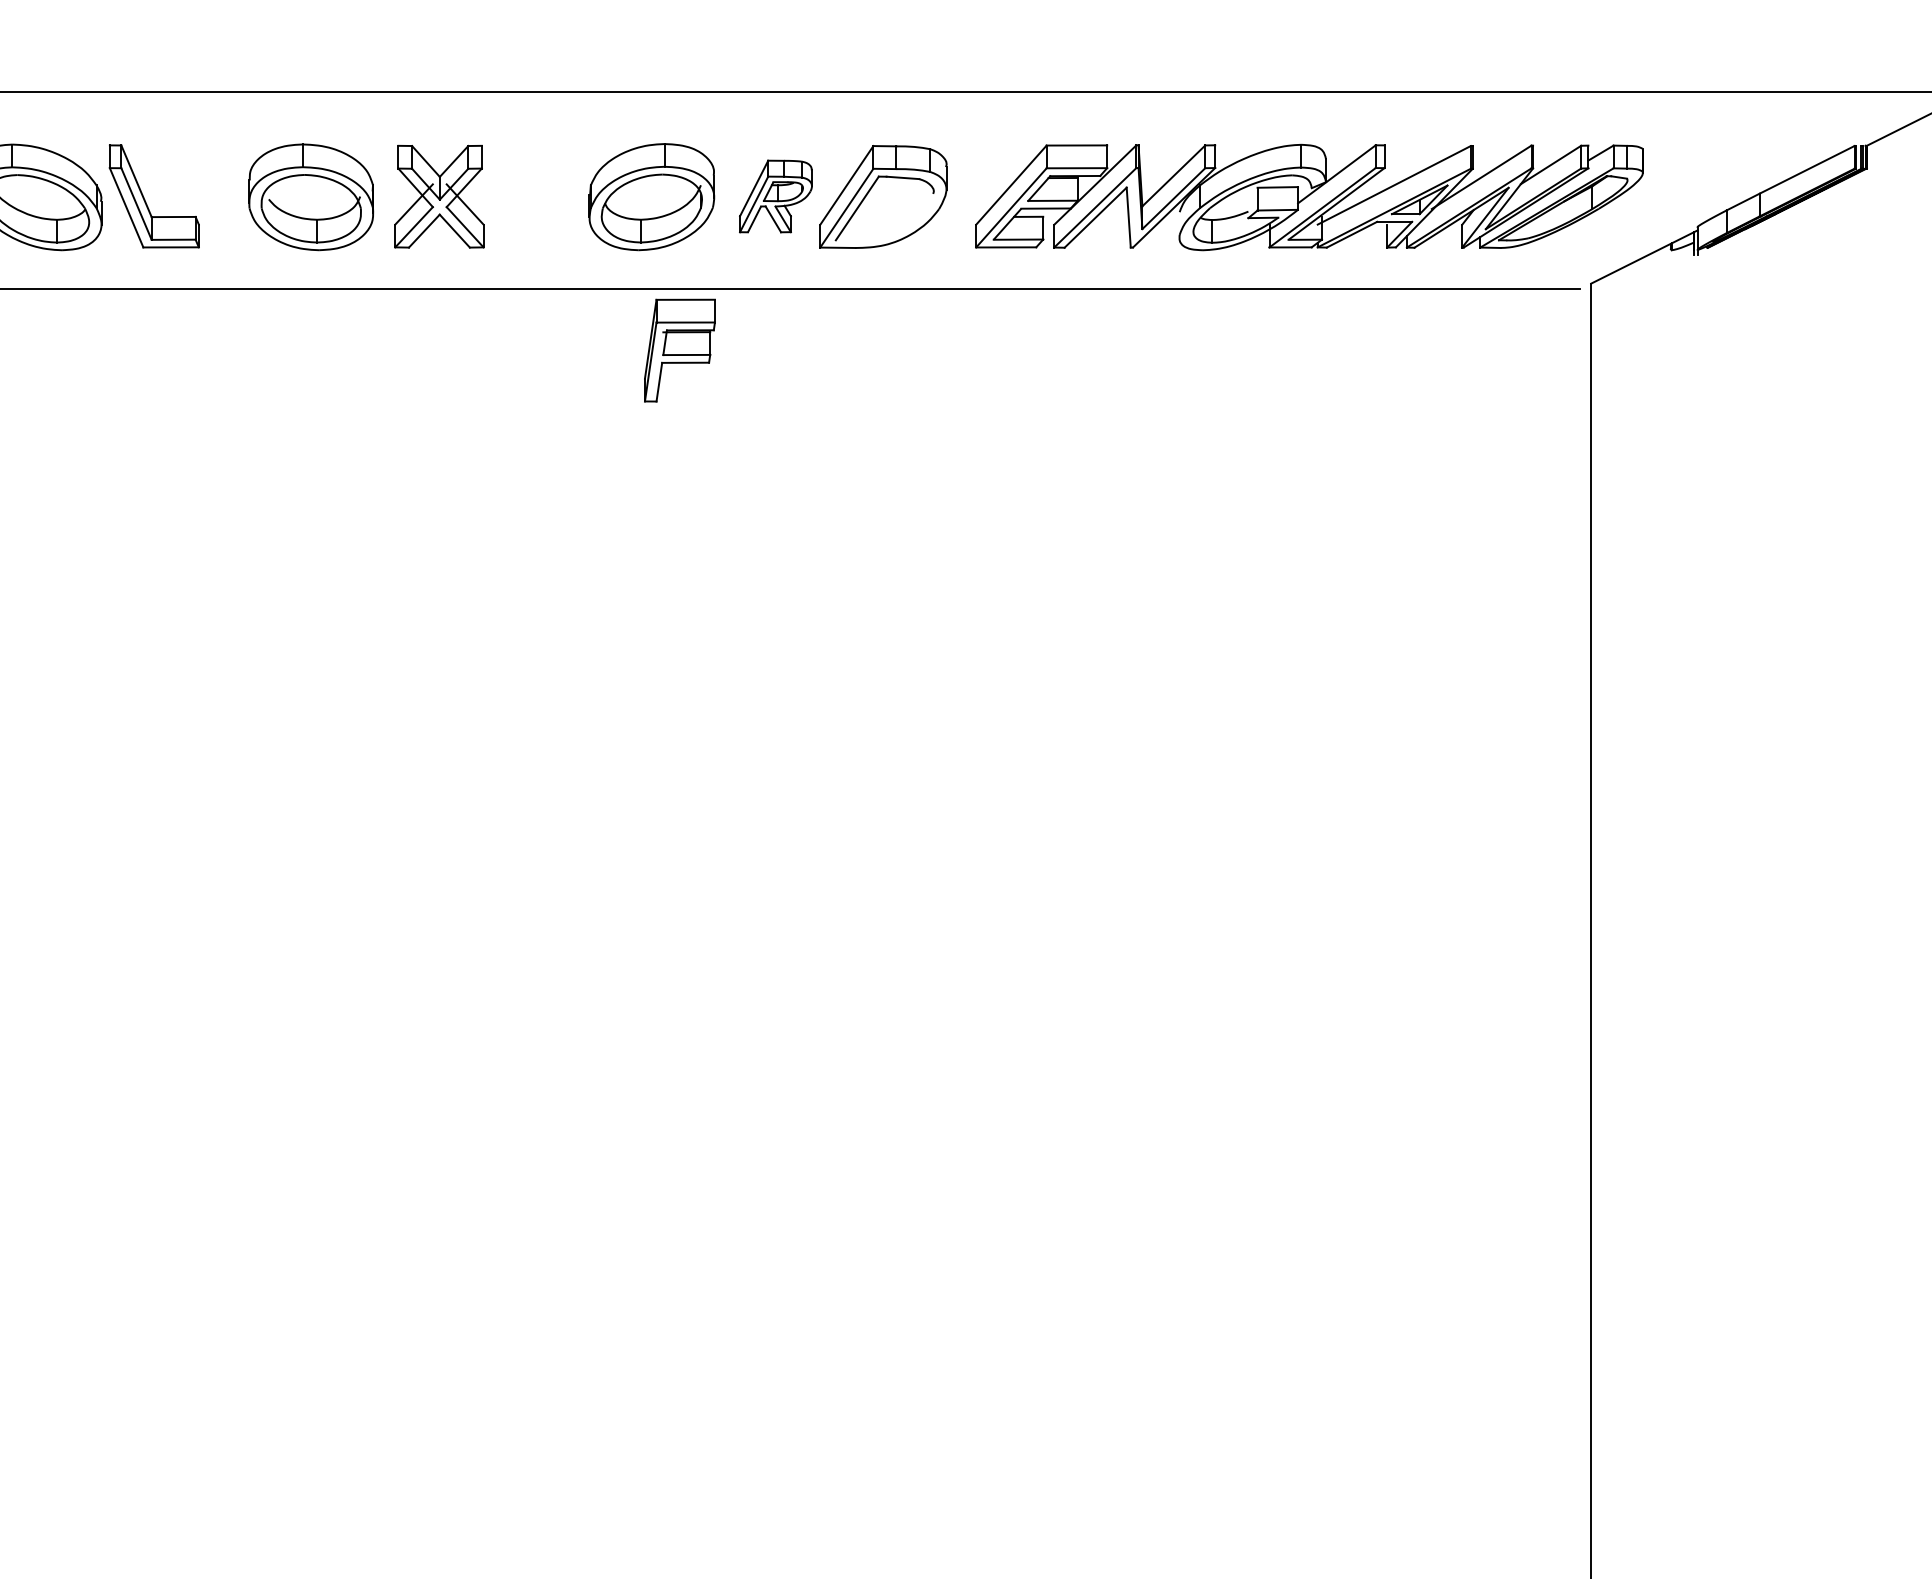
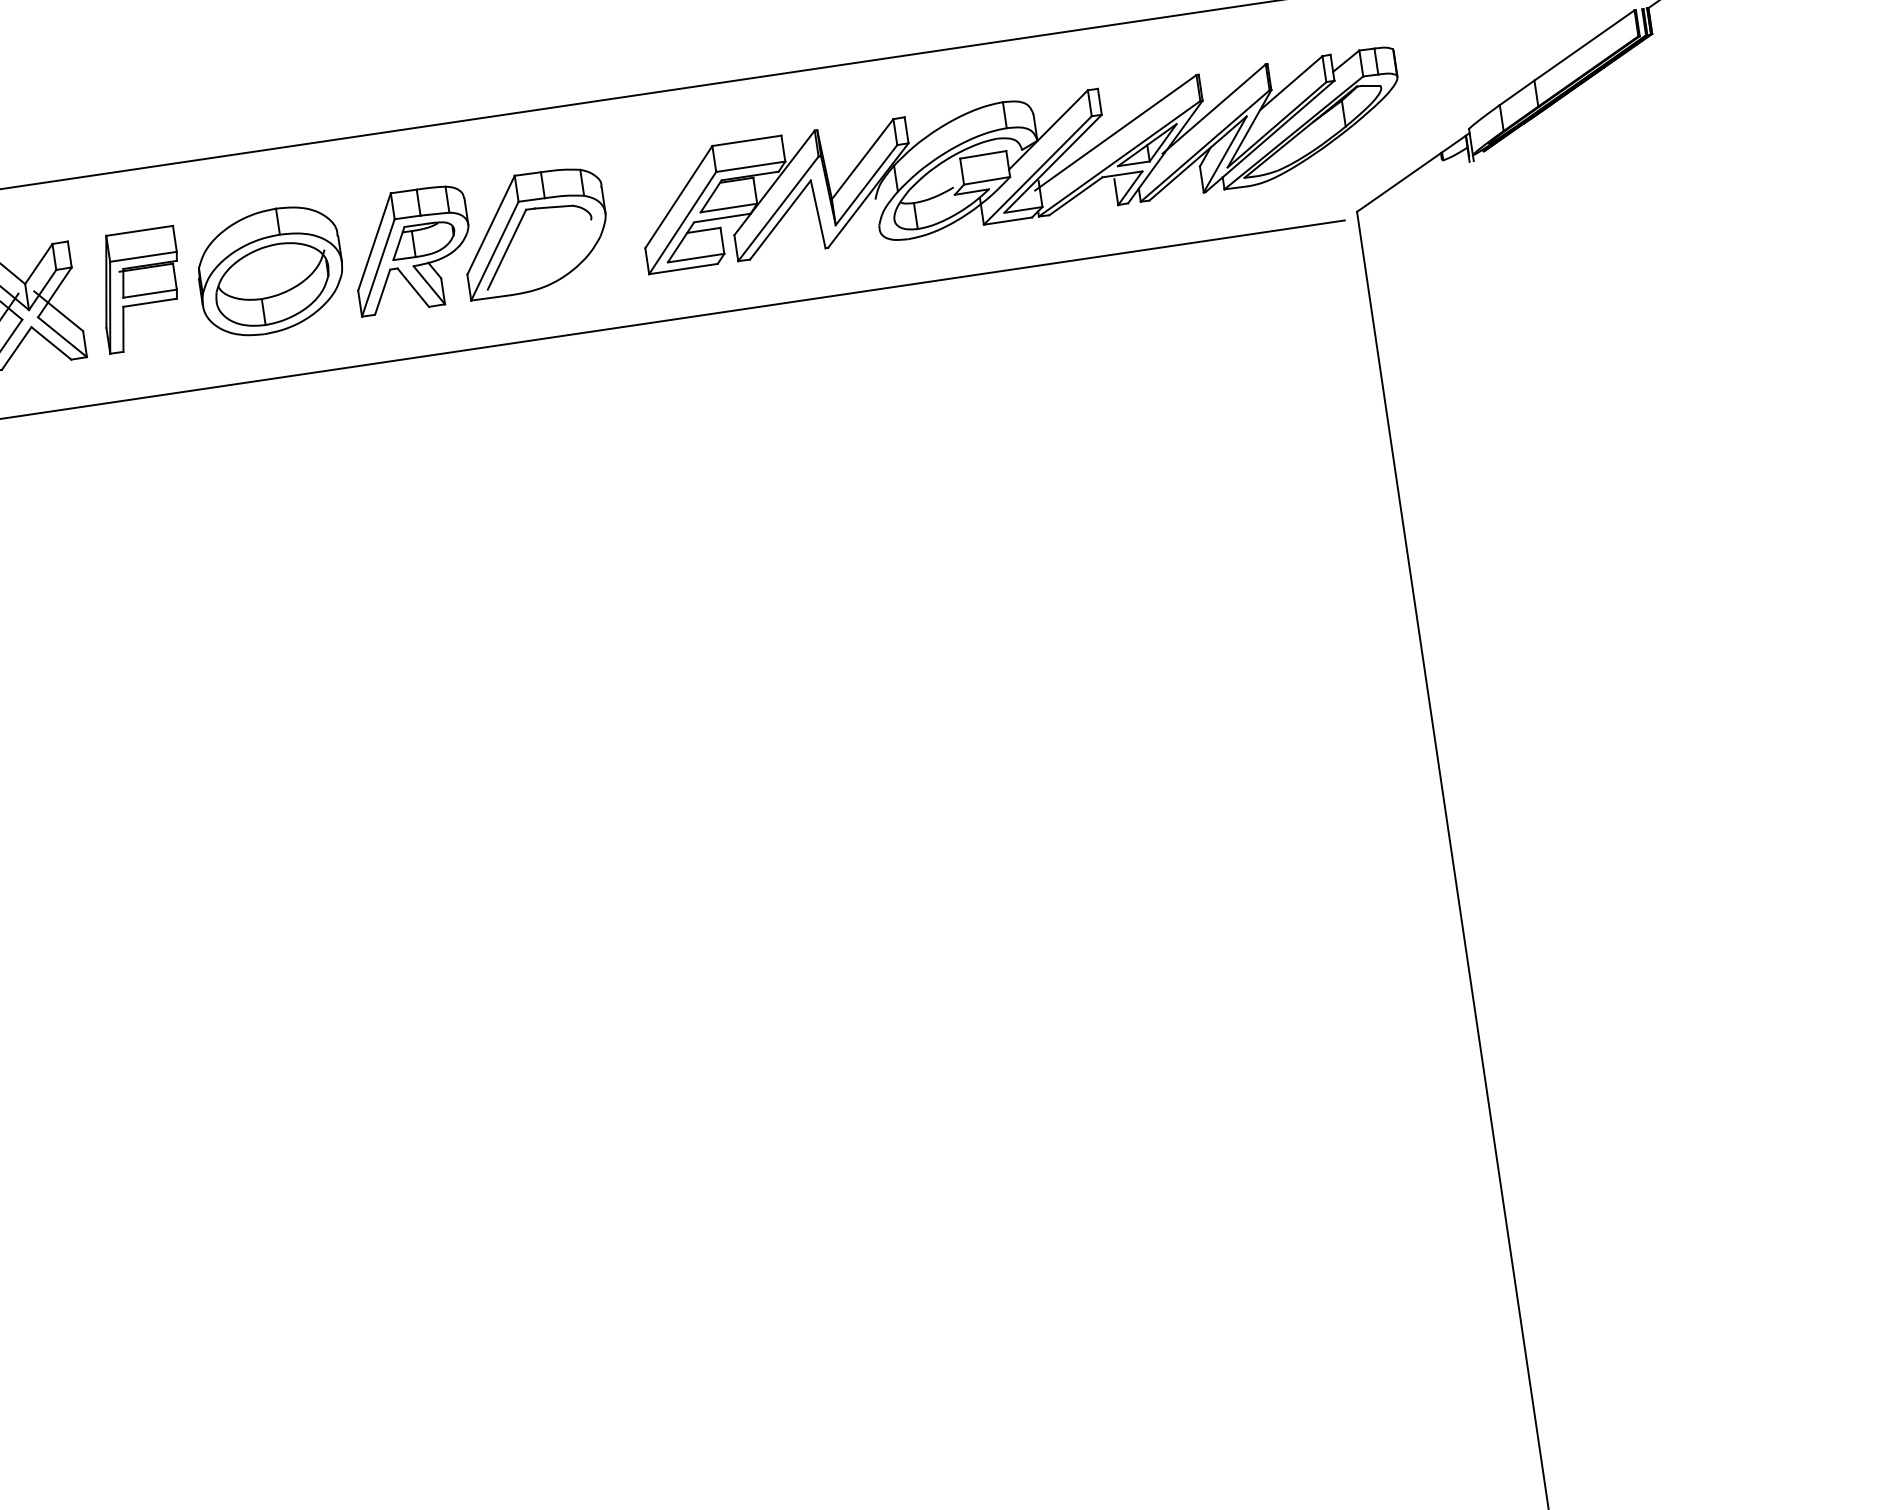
part: (775, 196) -> (411, 249), size x1.43
part: (679, 350) -> (141, 289), moved

